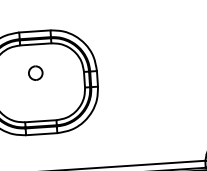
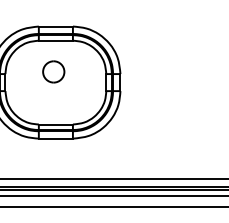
part: (35, 72) -> (53, 71), size x1.43

